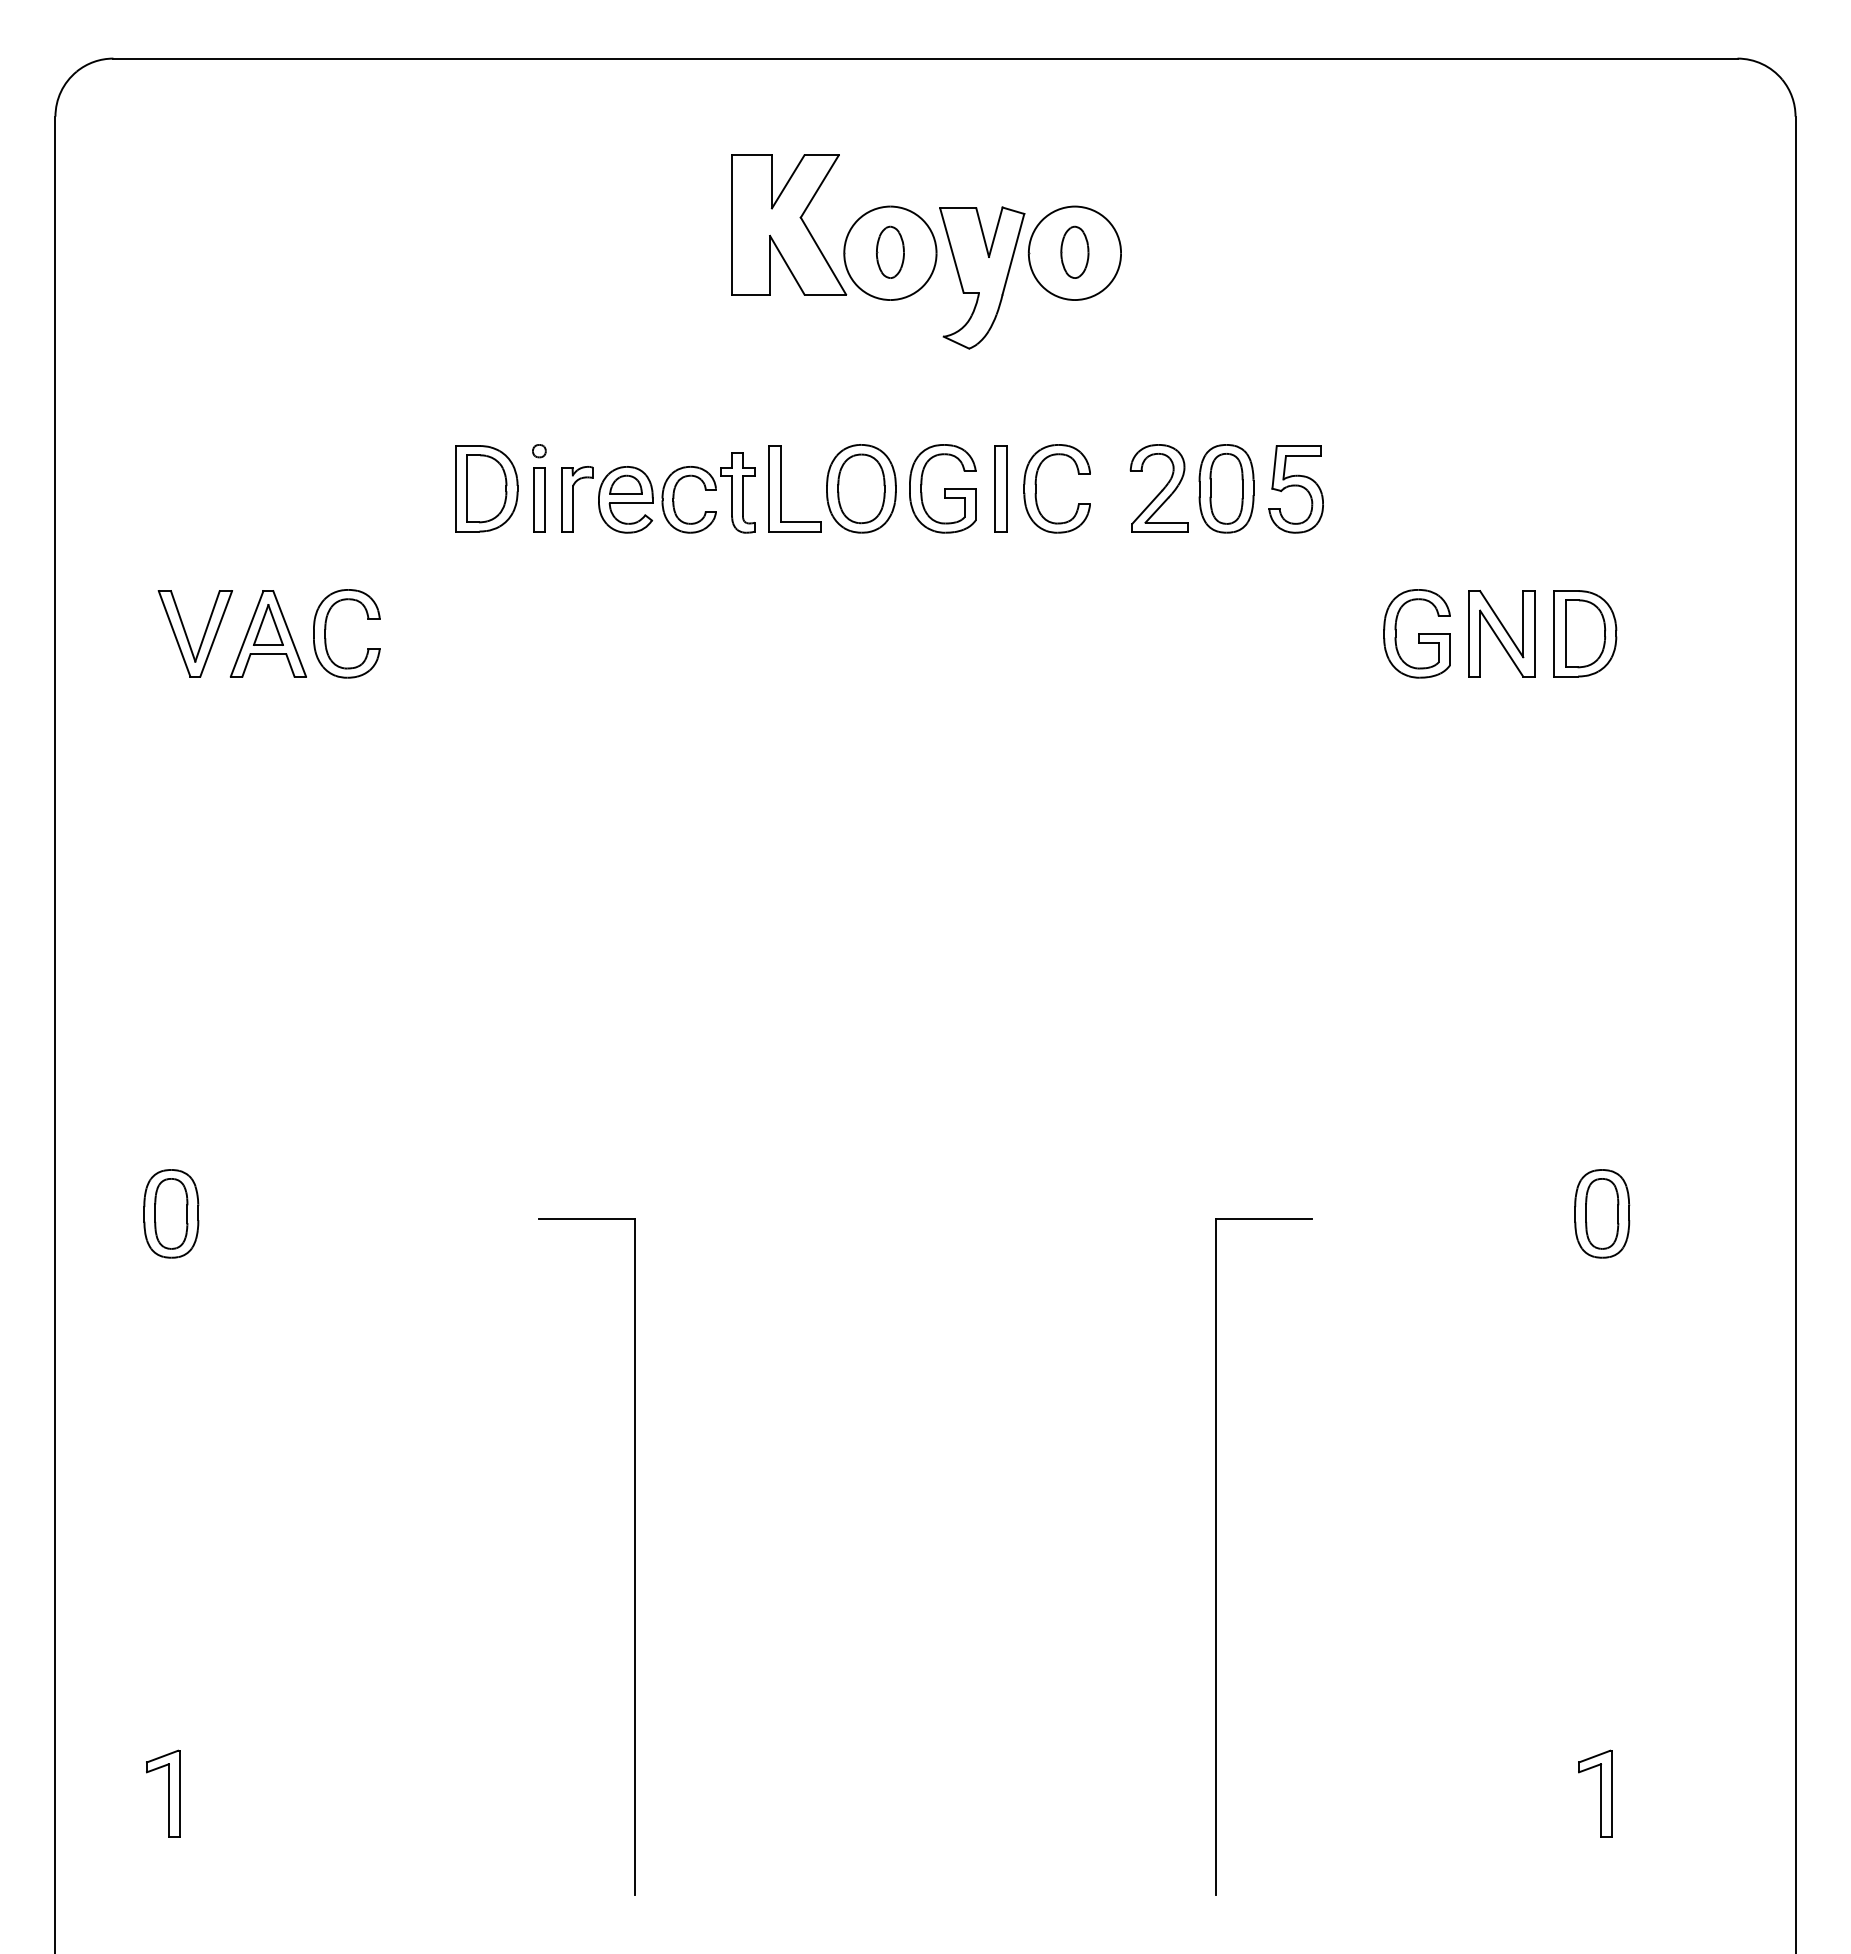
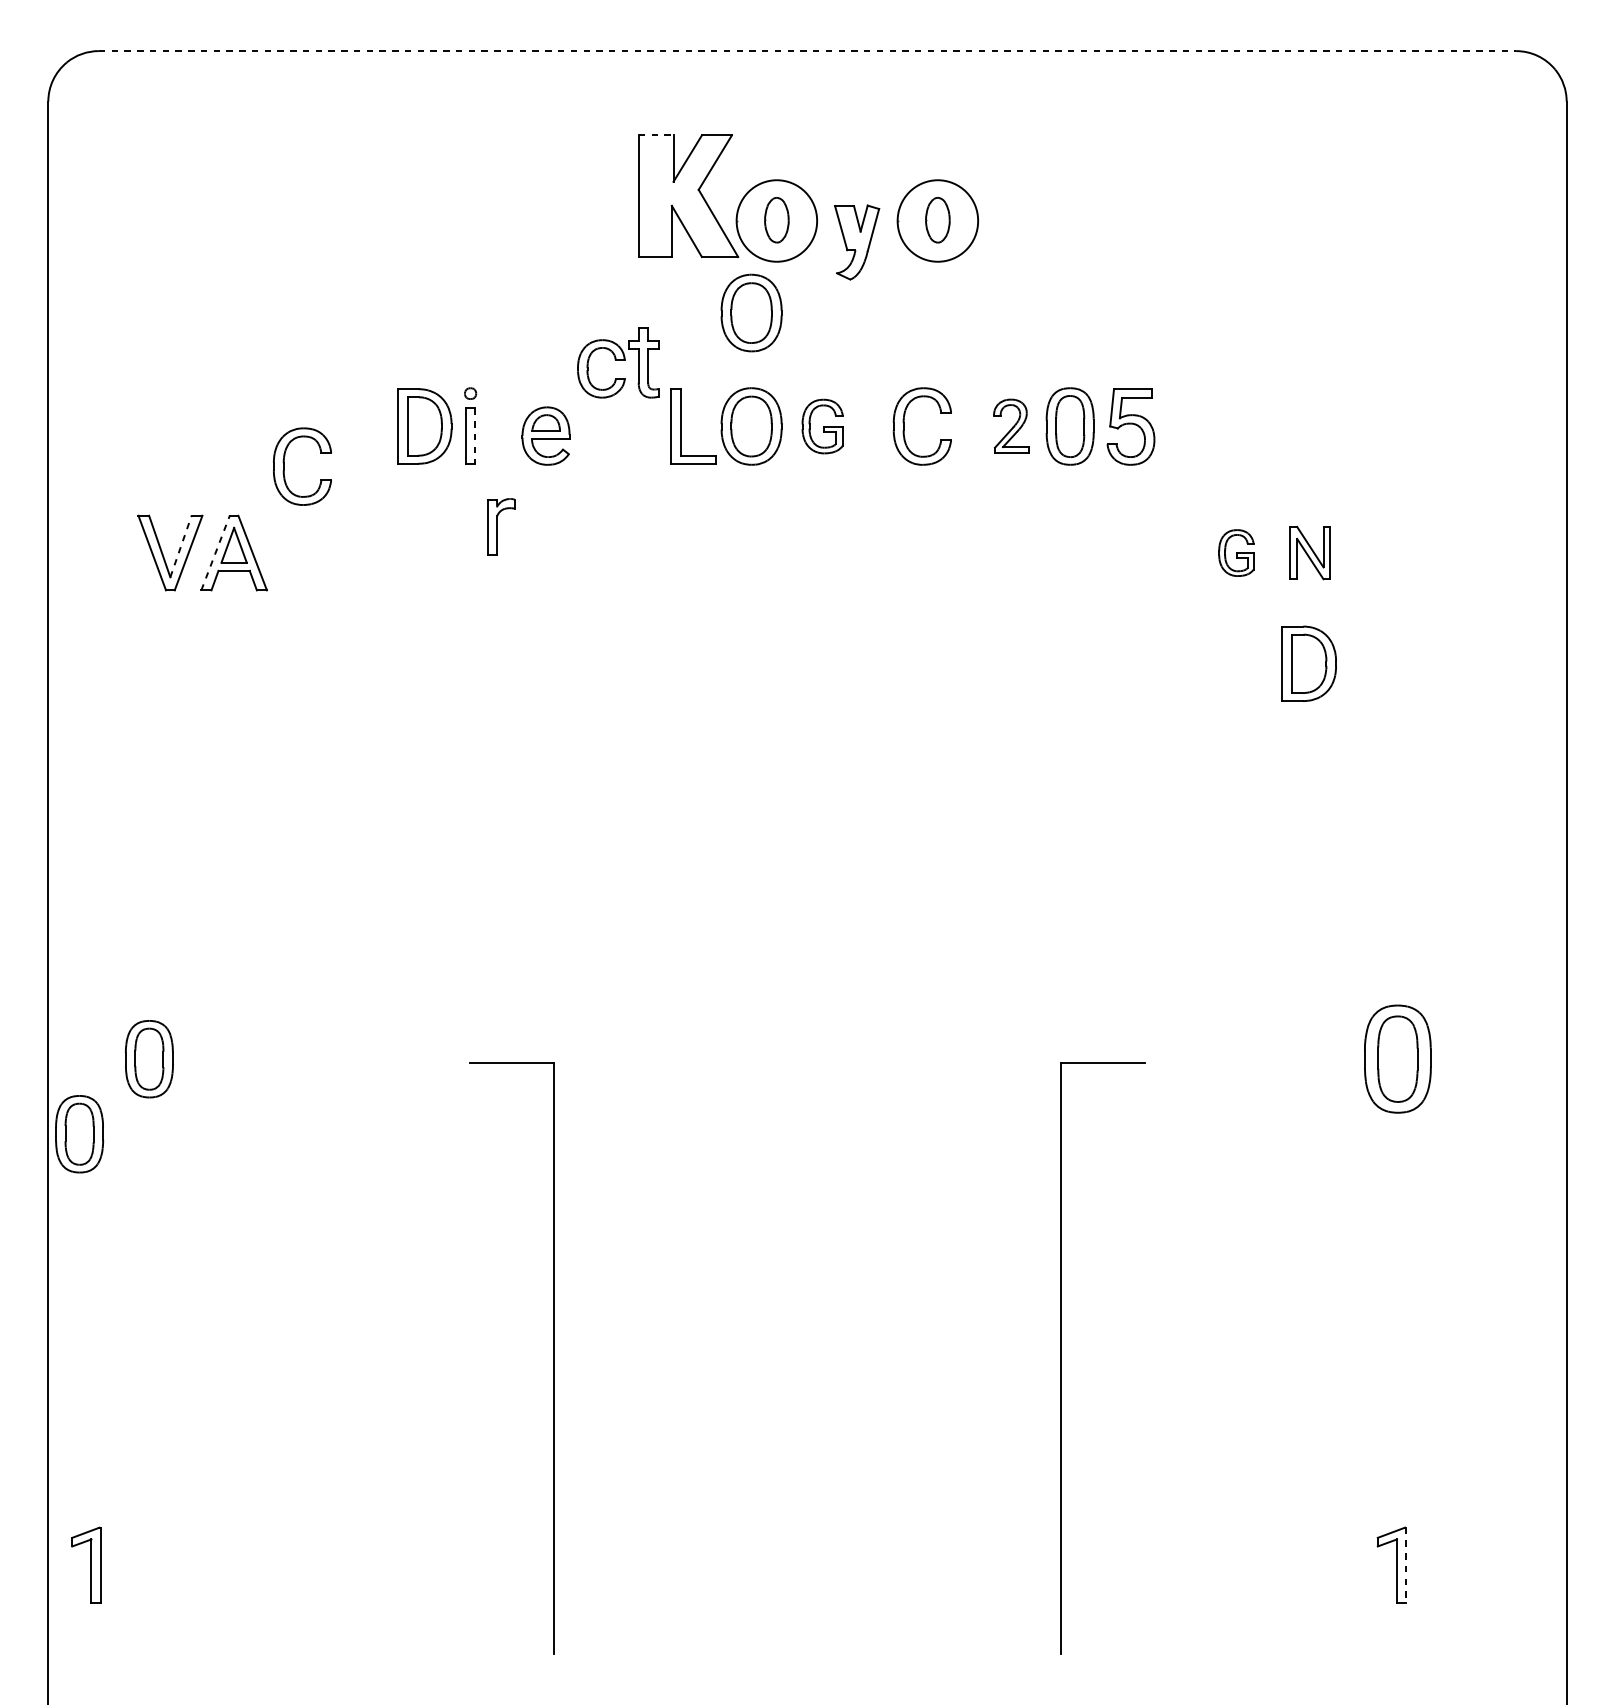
line: (925, 58) -> (807, 51), solid -> dashed
line: (752, 155) -> (656, 135), solid -> dashed
part: (982, 277) -> (857, 242), size x0.6
part: (861, 358) -> (751, 312), added
part: (942, 488) -> (822, 426), size x0.7
part: (1000, 488) -> (872, 426), removed
part: (1158, 488) -> (1010, 426), size x0.7
part: (708, 492) -> (618, 362), moved
line: (544, 499) -> (475, 435), solid -> dashed
part: (577, 499) -> (501, 527), moved
line: (207, 625) -> (180, 545), solid -> dashed
part: (326, 629) -> (284, 462), moved
line: (247, 633) -> (215, 552), solid -> dashed
part: (1416, 633) -> (1235, 552), size x0.6
part: (1501, 633) -> (1310, 552), size x0.7
part: (1585, 633) -> (1309, 663), moved
part: (1602, 1213) -> (1398, 1058), size x1.4
part: (91, 1299) -> (79, 1133), added
part: (163, 1793) -> (86, 1564), moved
line: (1611, 1793) -> (1406, 1564), solid -> dashed

